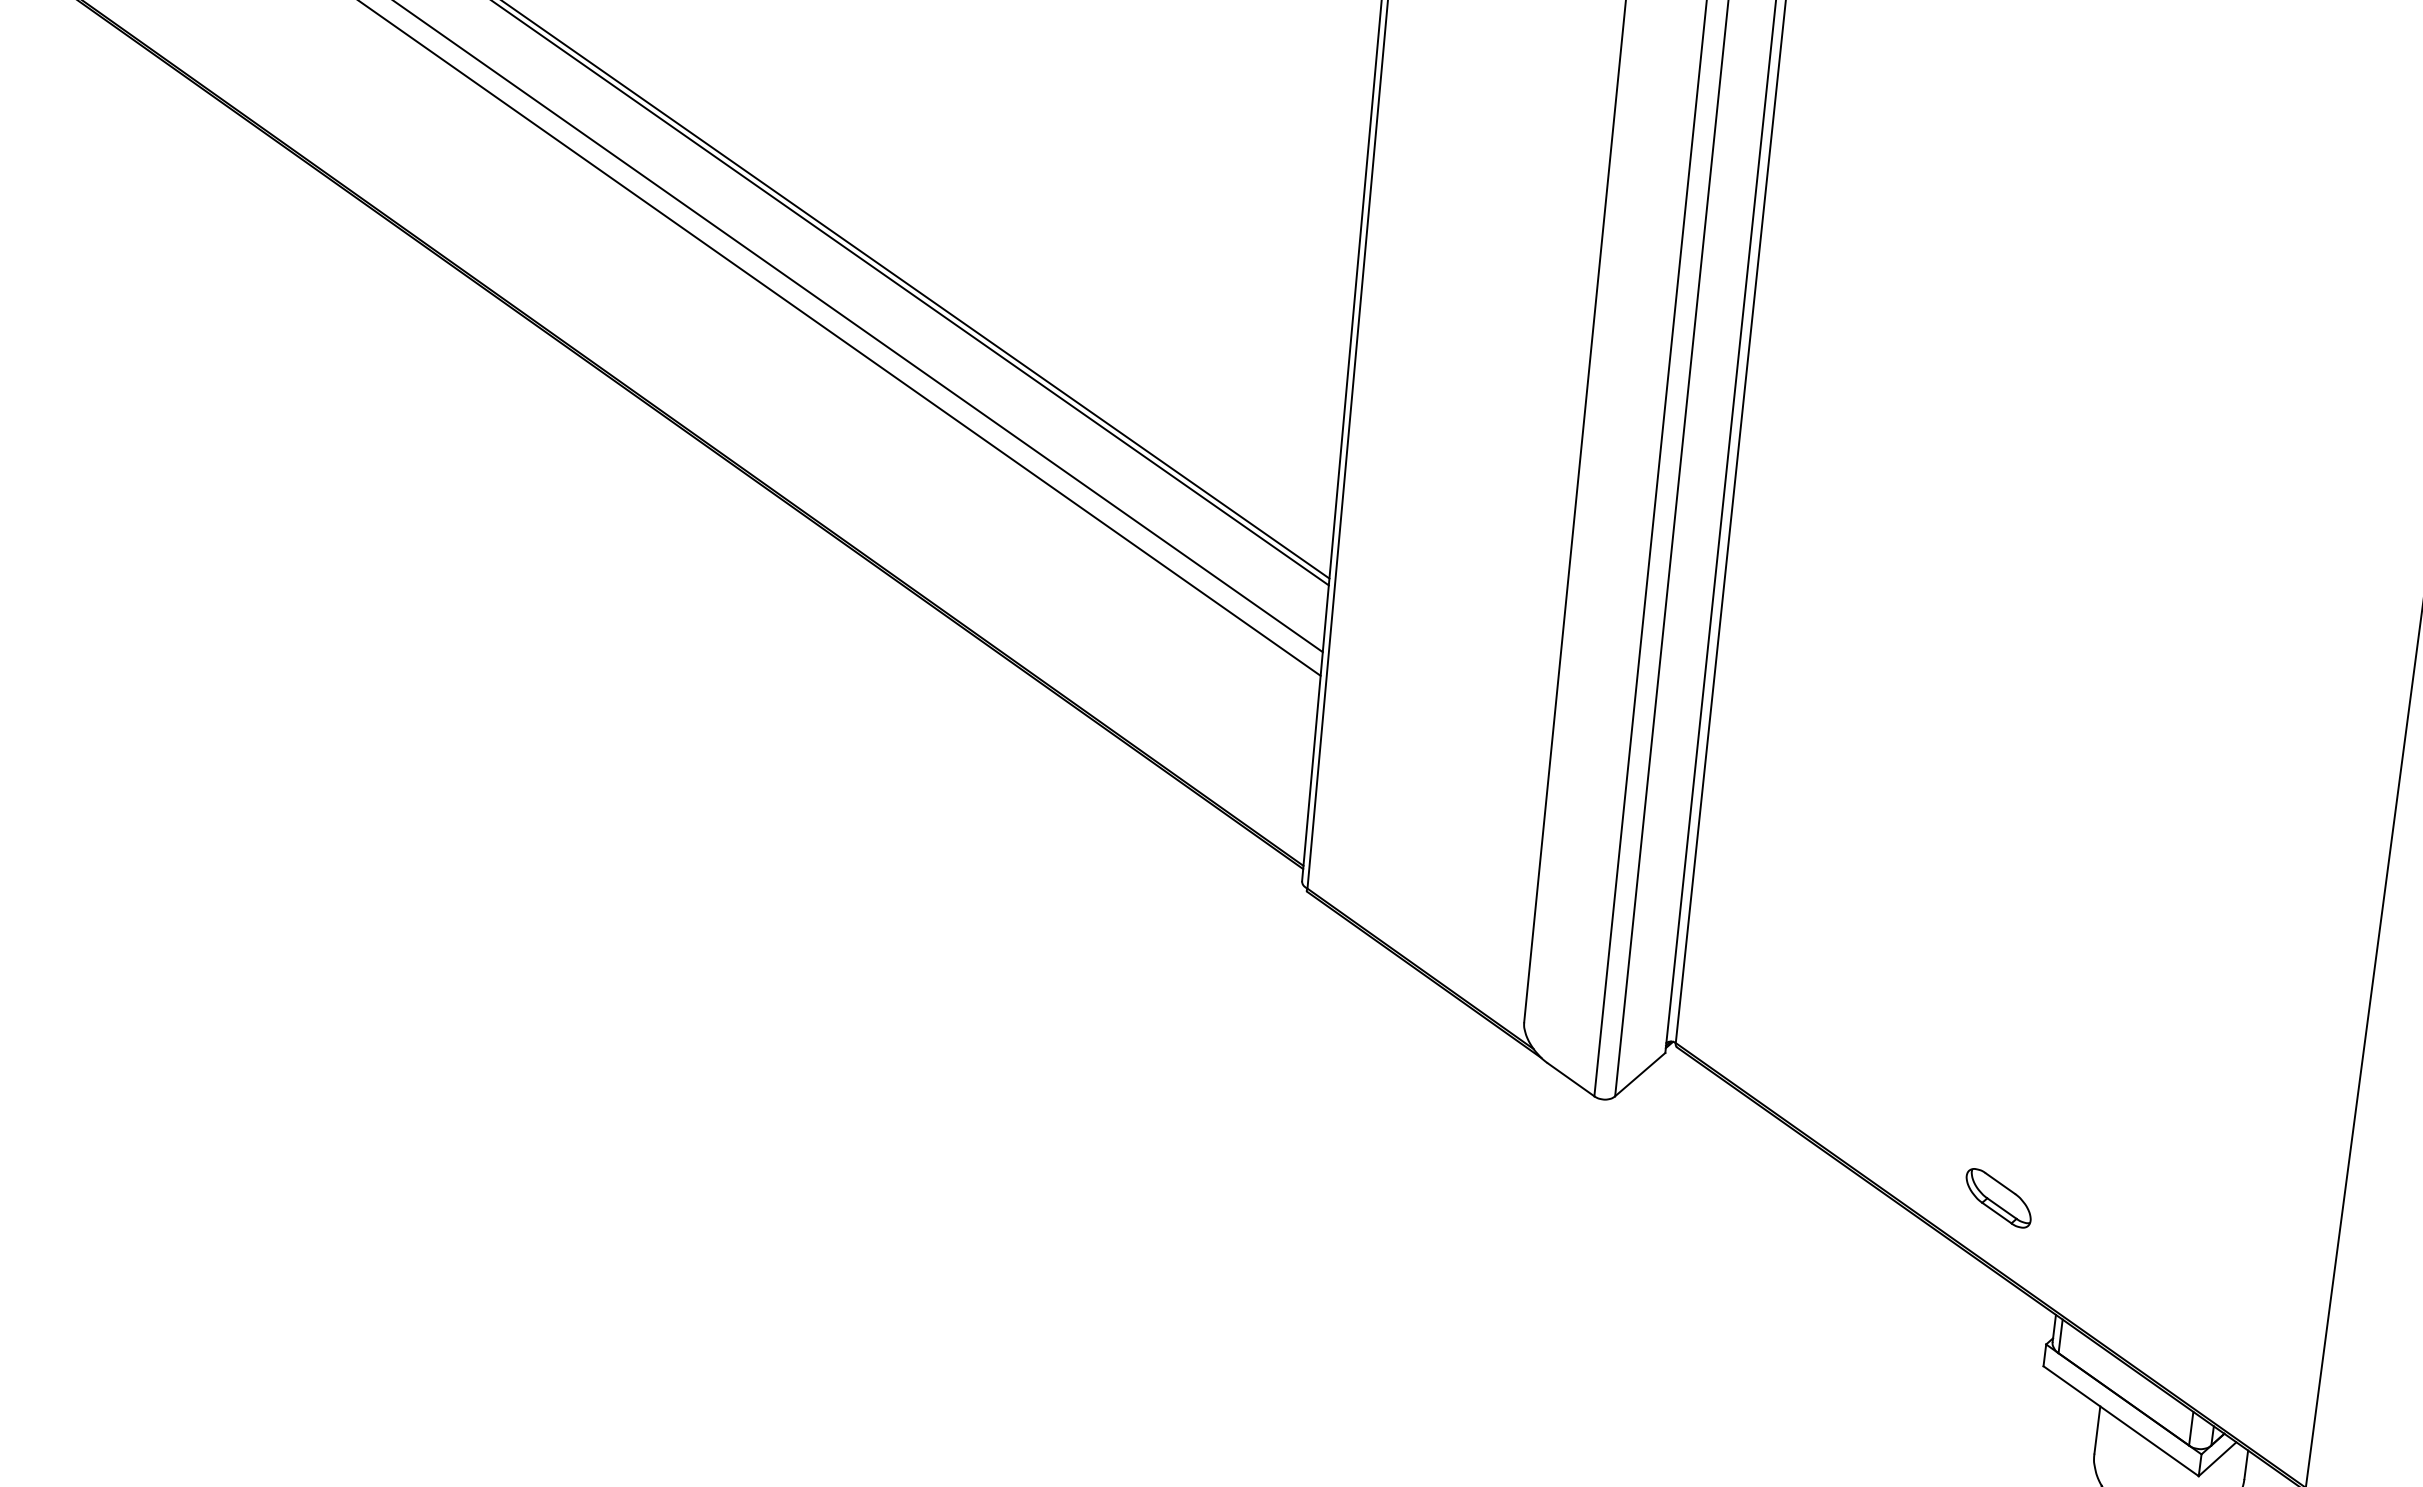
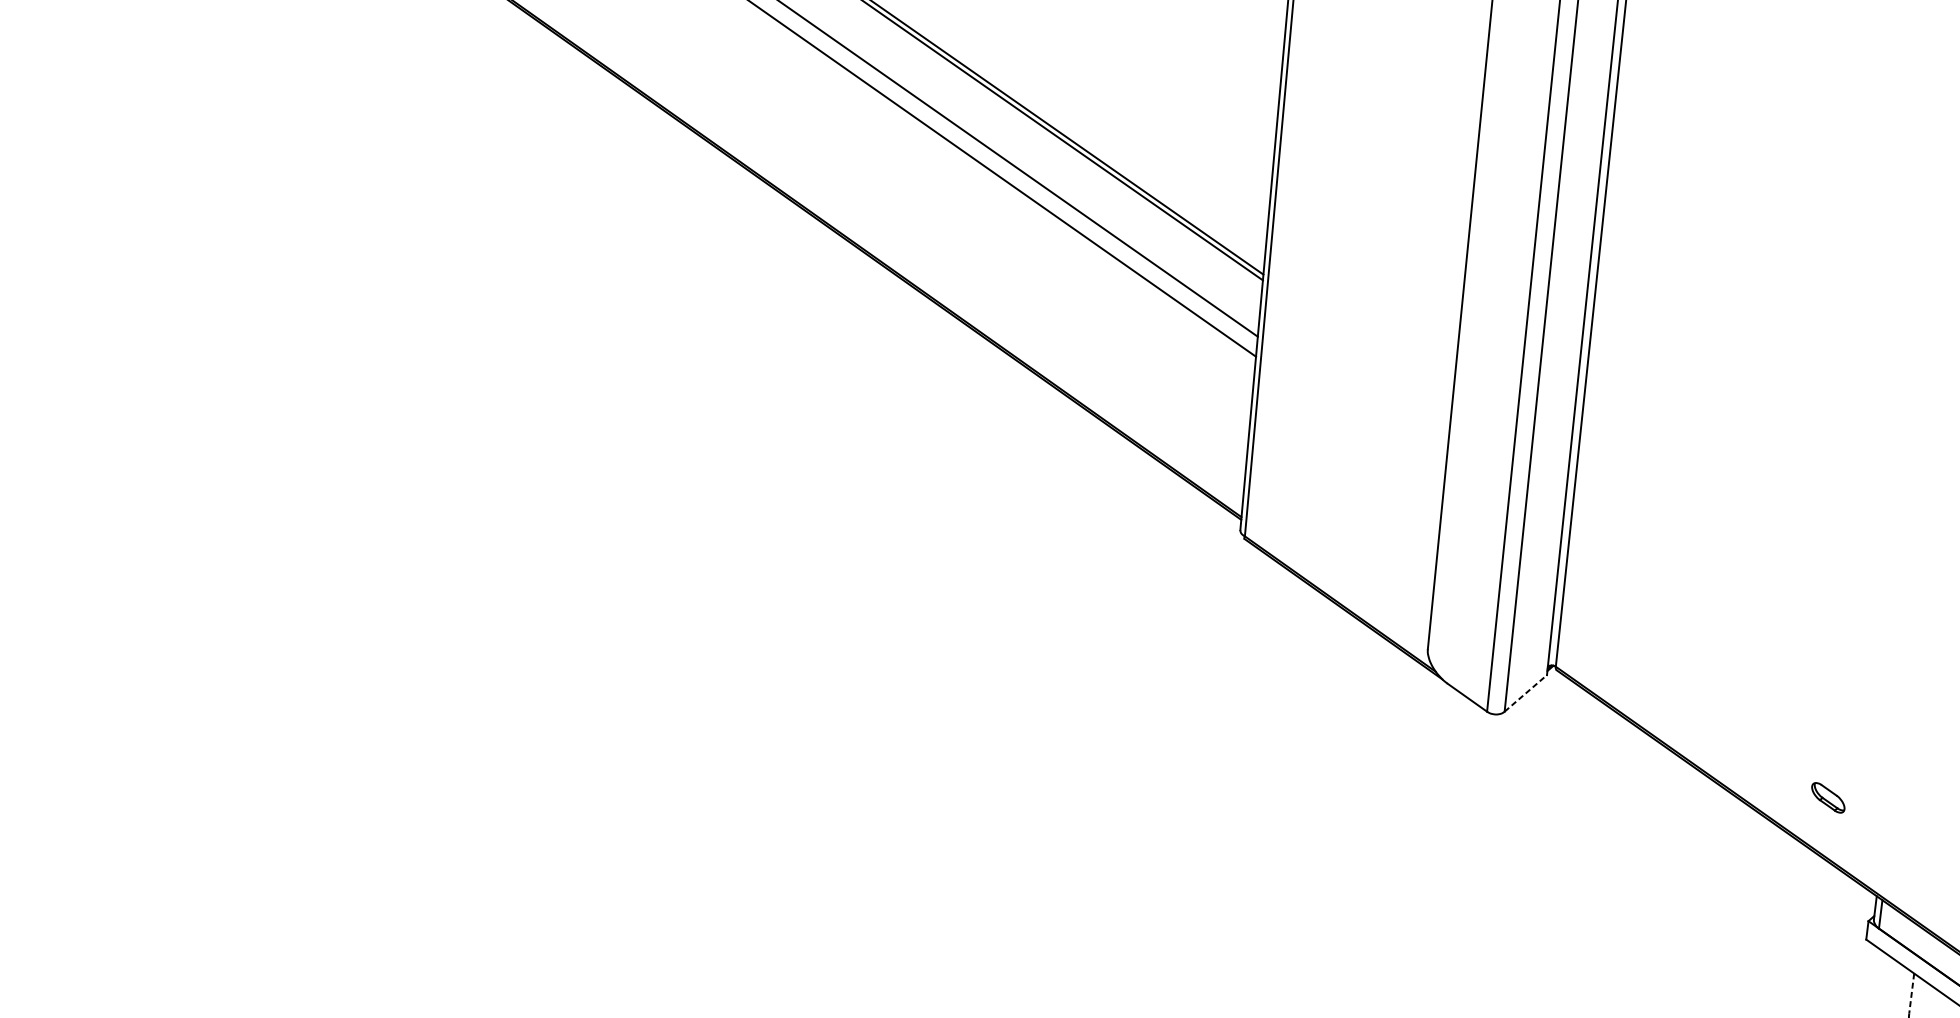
line: (1640, 1074) -> (1526, 693), solid -> dashed
part: (1998, 1198) -> (1828, 797), size x0.6
line: (2097, 1430) -> (1911, 993), solid -> dashed

